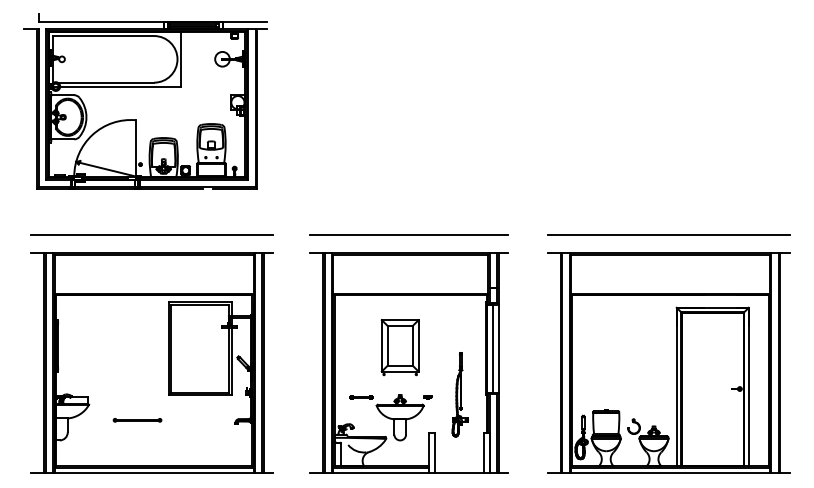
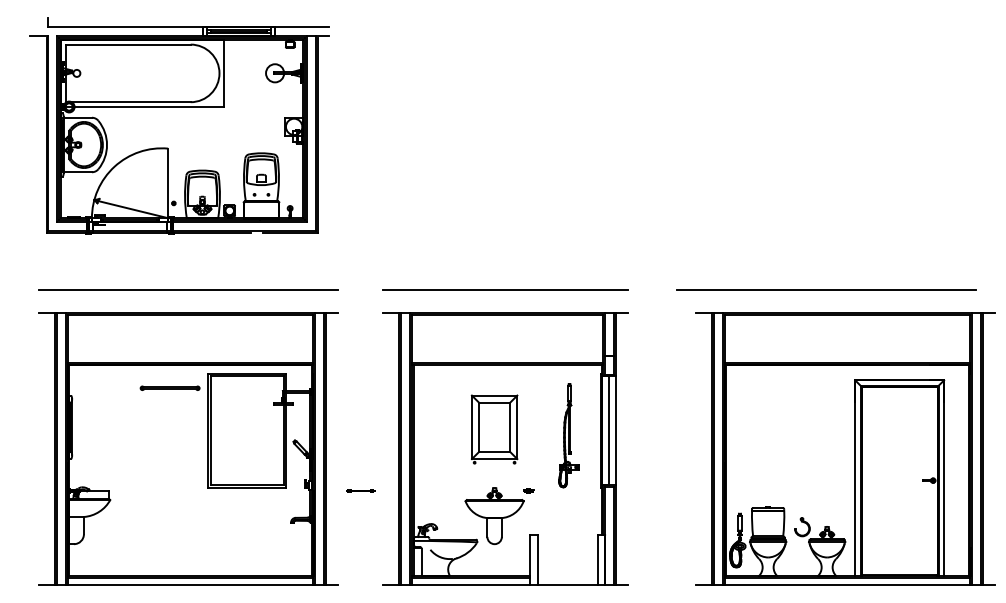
part: (668, 362) -> (845, 448), moved
part: (460, 394) -> (568, 435), moved
line: (361, 396) -> (360, 490), moved
part: (137, 419) -> (169, 387), moved

